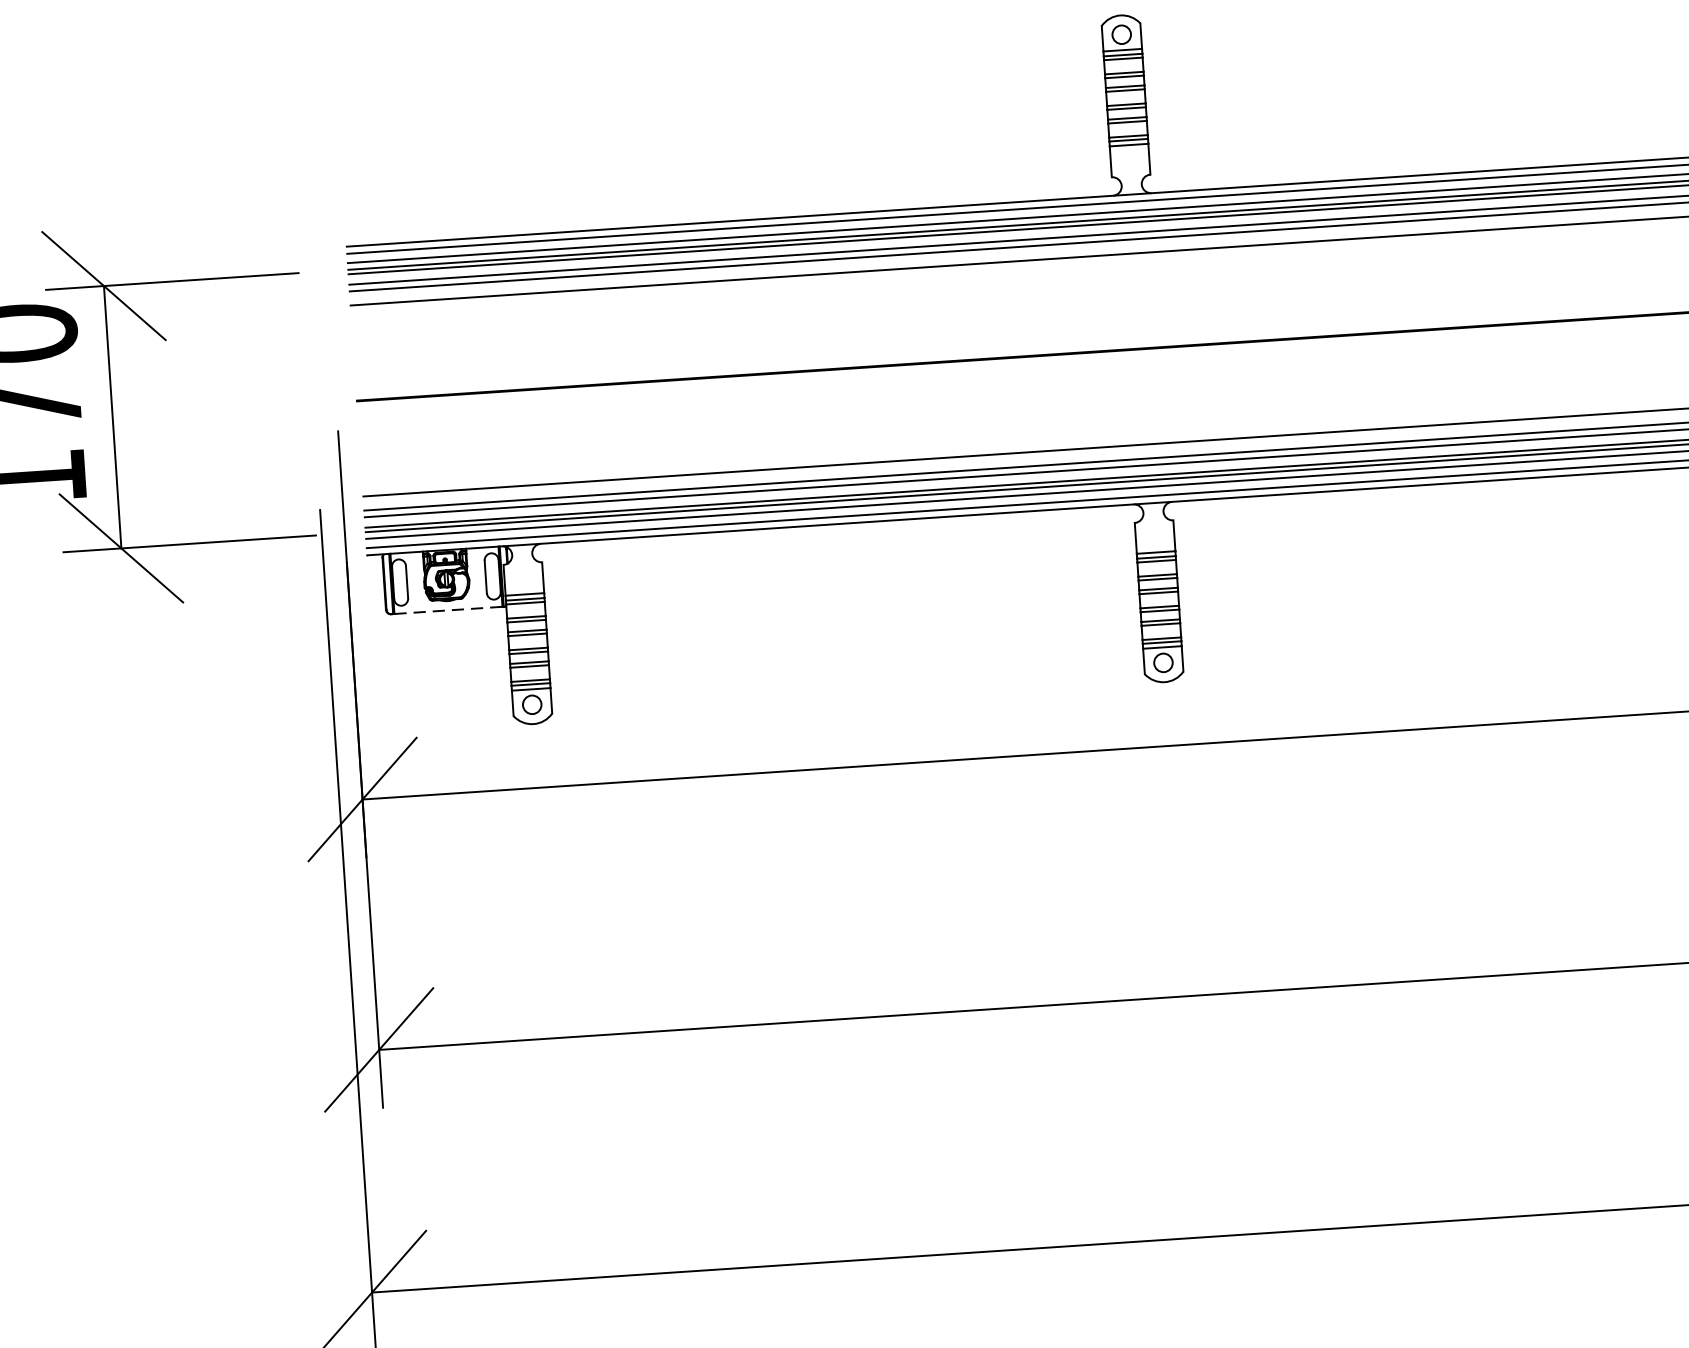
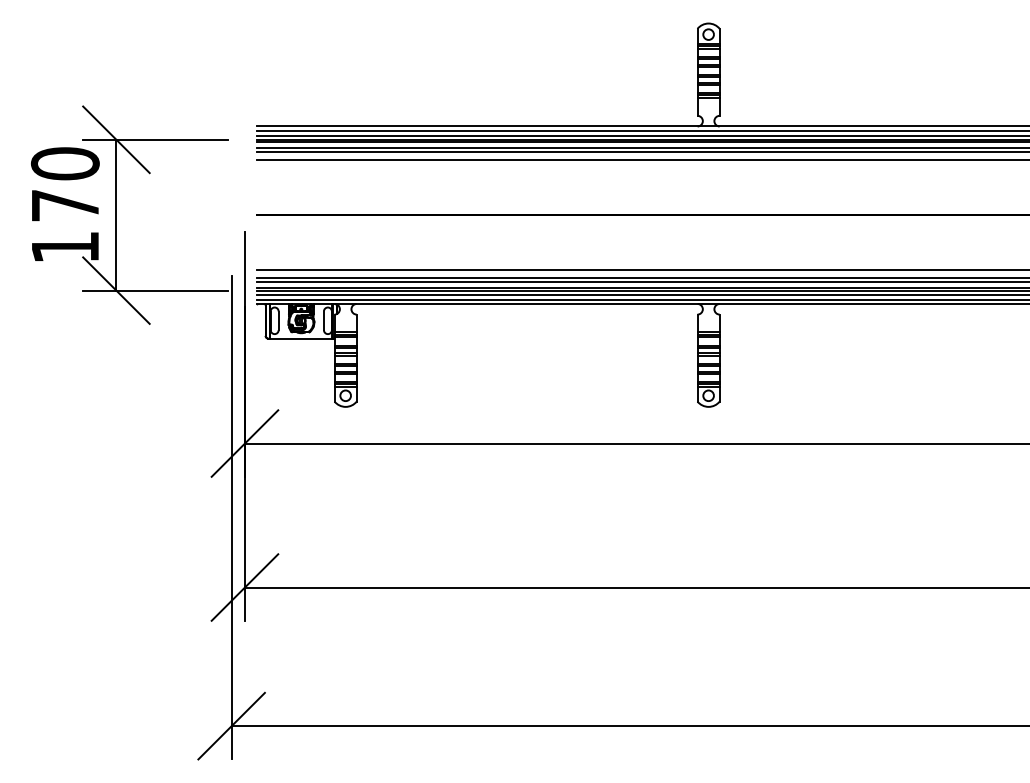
line: (448, 610) -> (301, 338), dashed -> solid

